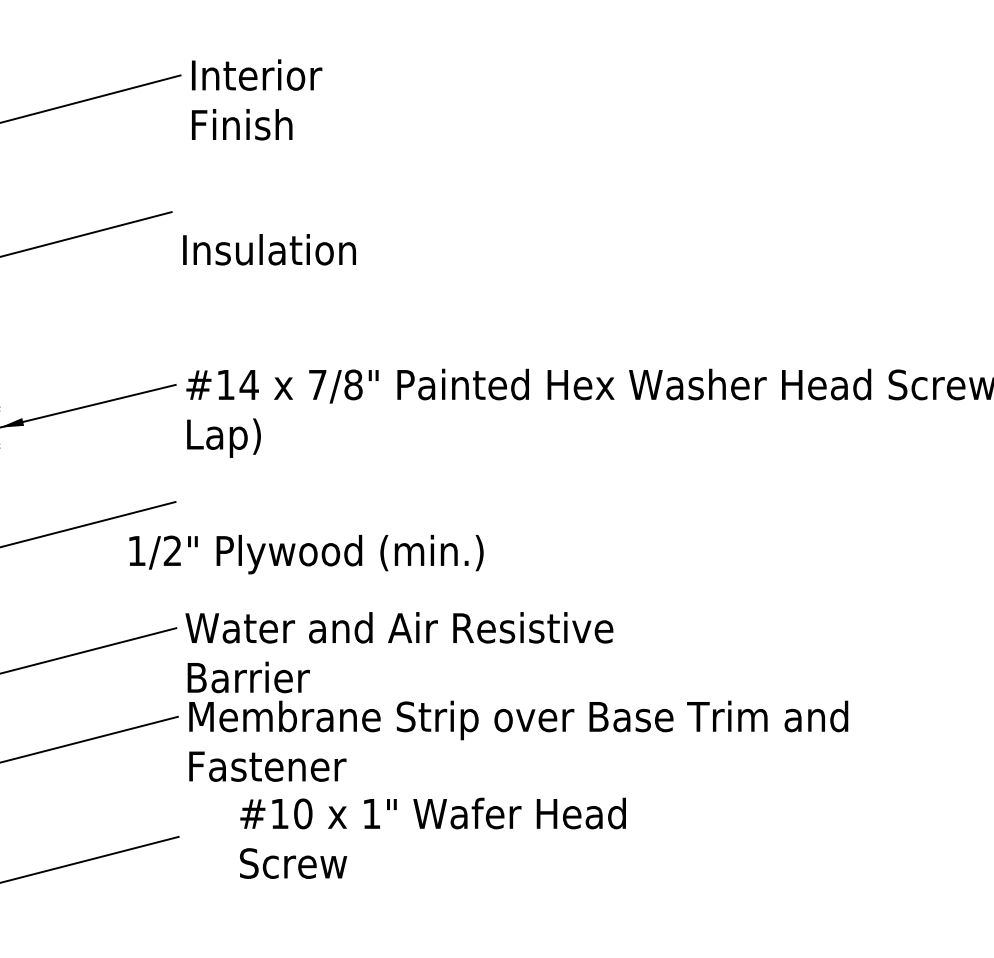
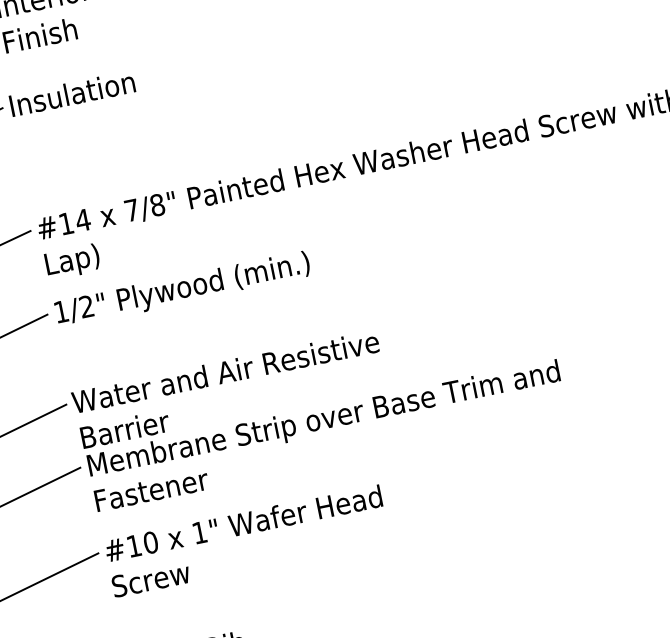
text: (269, 249) -> (72, 93), moved
text: (306, 554) -> (182, 289), moved
text: (432, 837) -> (246, 540), moved

